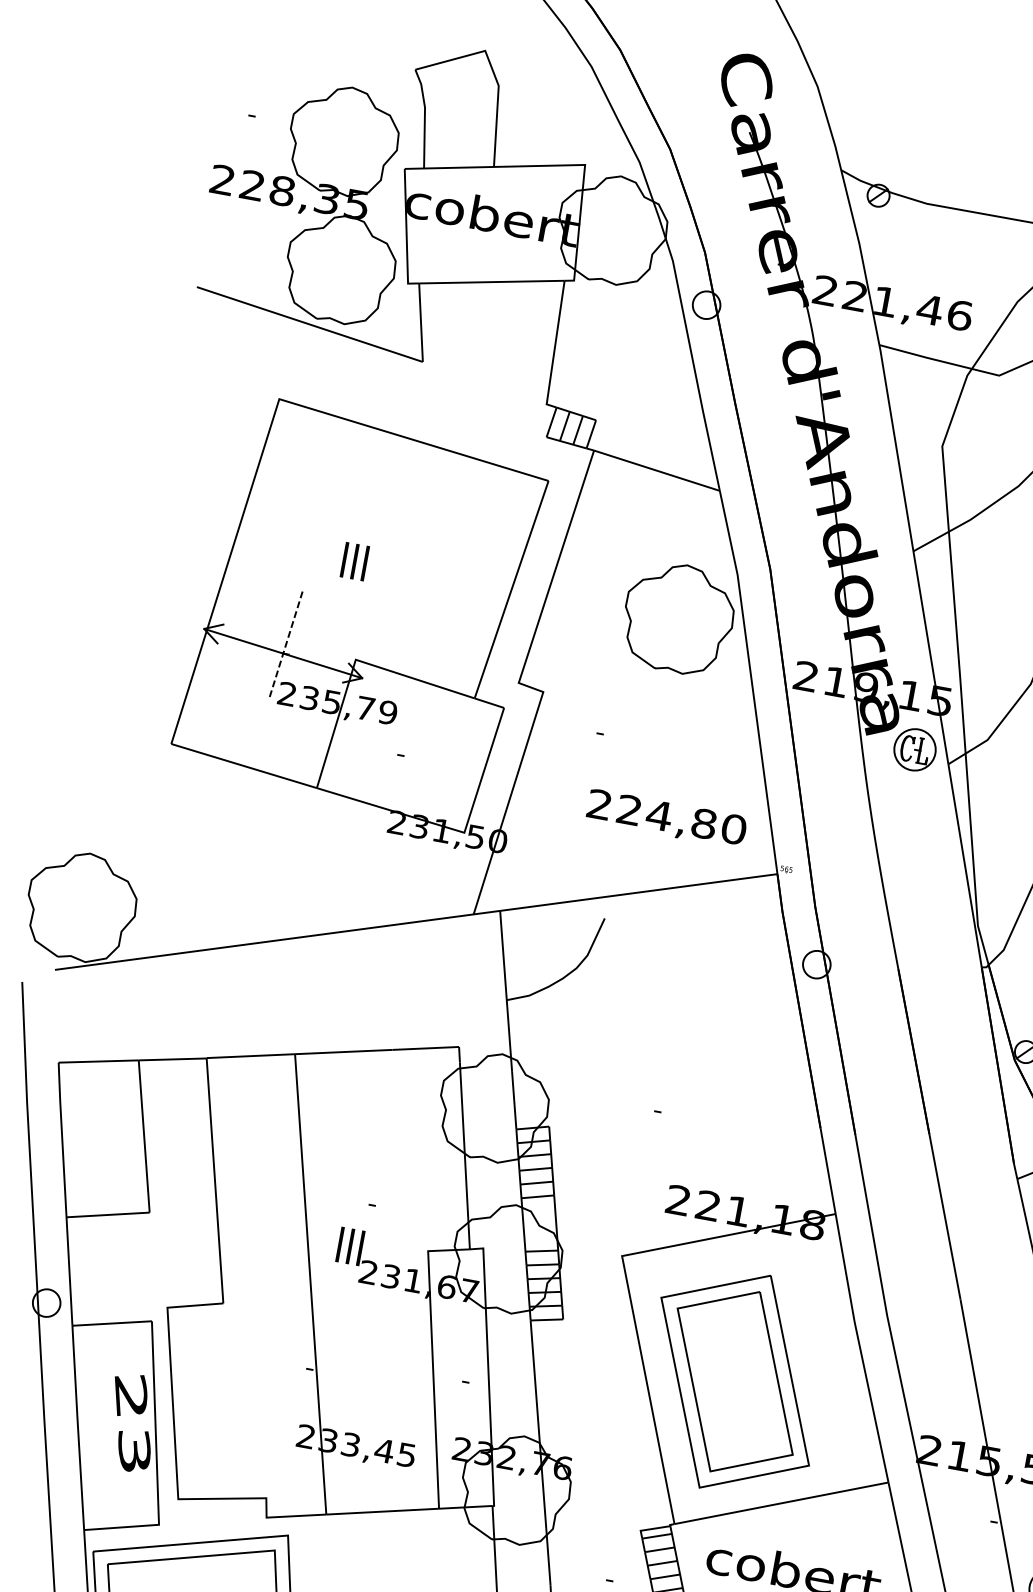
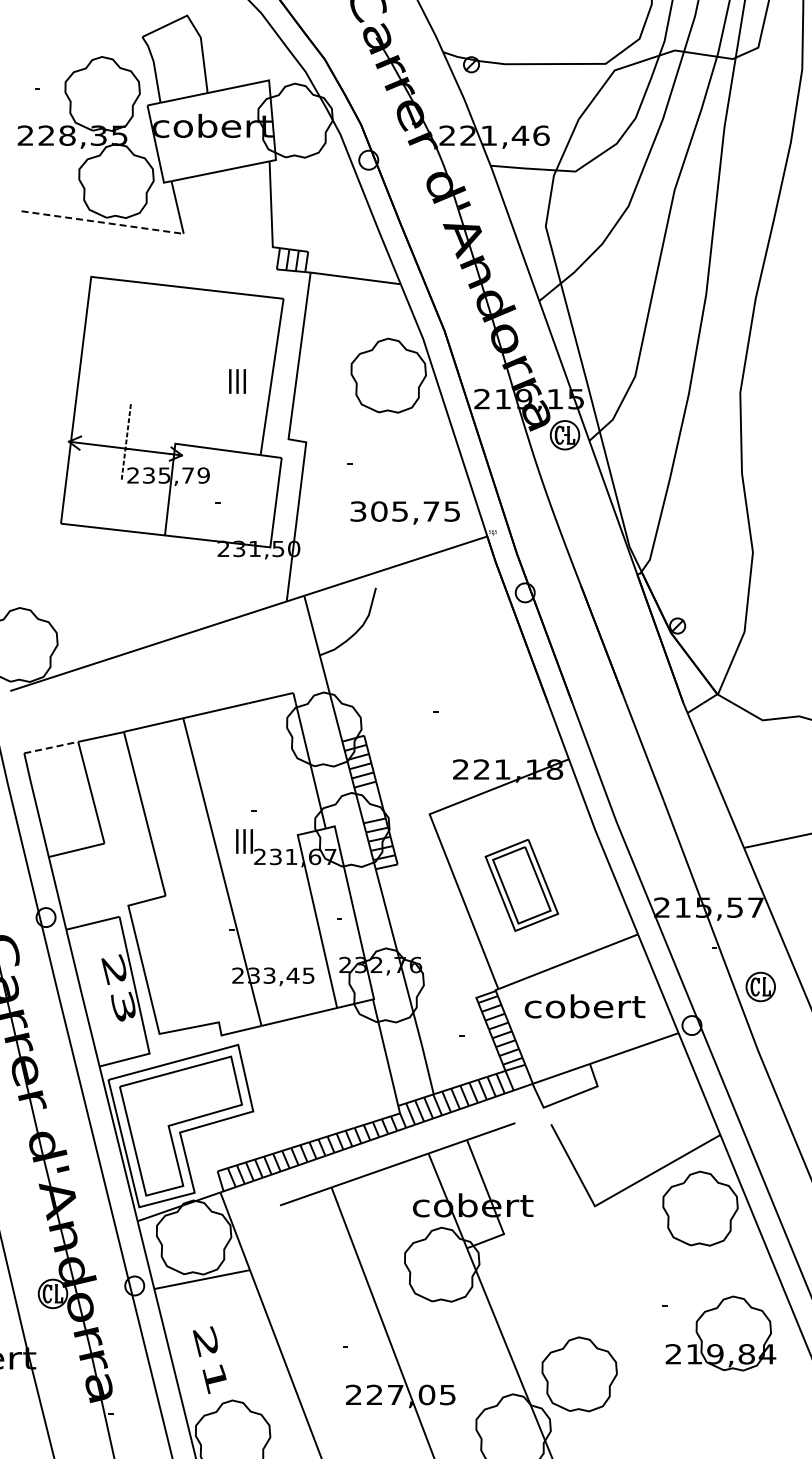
line: (309, 324) -> (102, 222), solid -> dashed
text: (354, 561) -> (237, 381), moved
text: (667, 816) -> (405, 511), 224,80 -> 305,75
line: (99, 1061) -> (51, 747), solid -> dashed
part: (734, 1381) -> (521, 885), size x0.6

